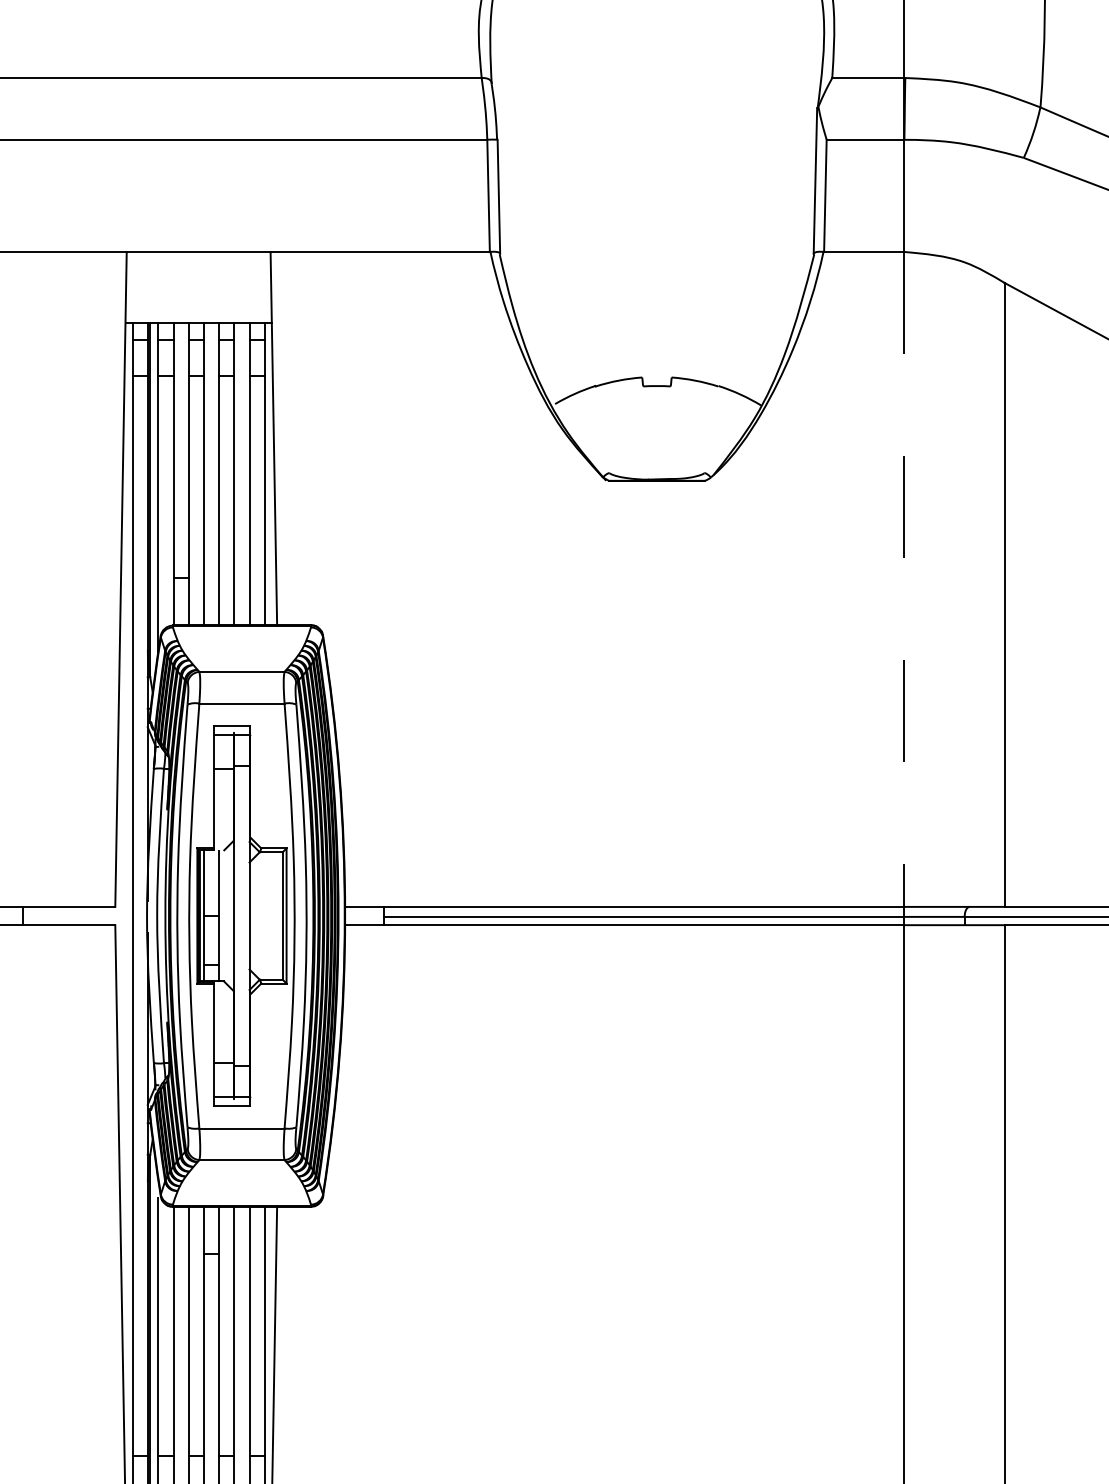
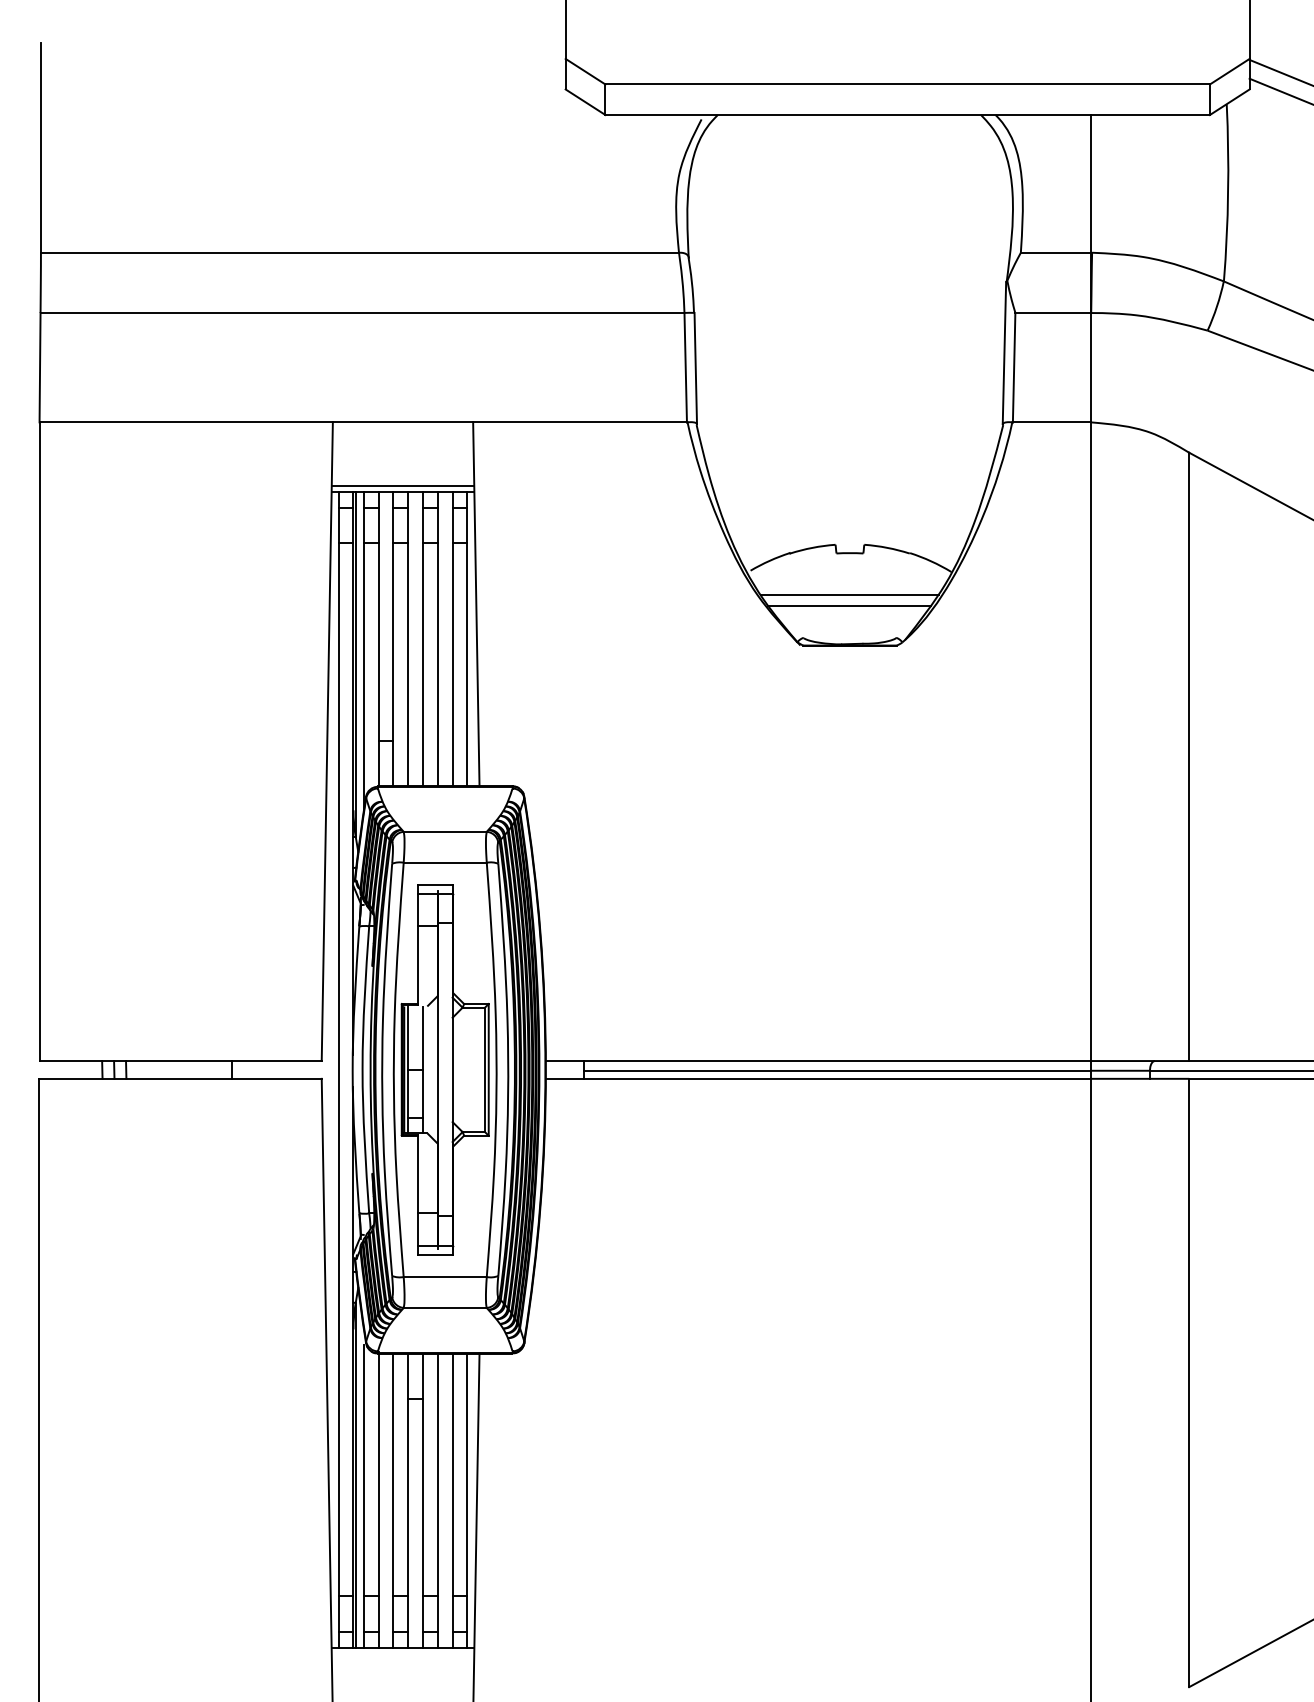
line: (198, 316) -> (402, 485), added
line: (656, 429) -> (849, 595), added
line: (656, 439) -> (849, 605), added
line: (904, 580) -> (1091, 742), dashed -> solid

